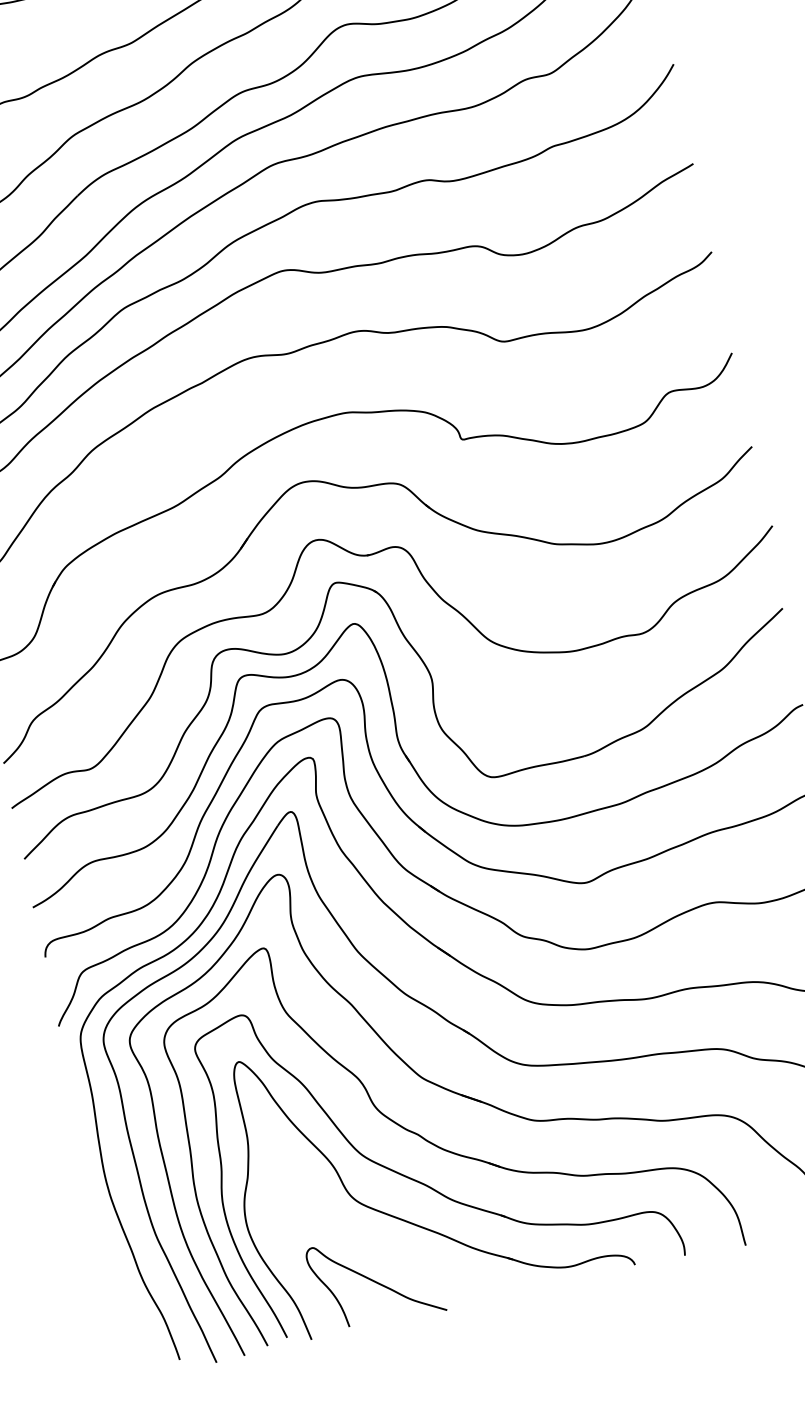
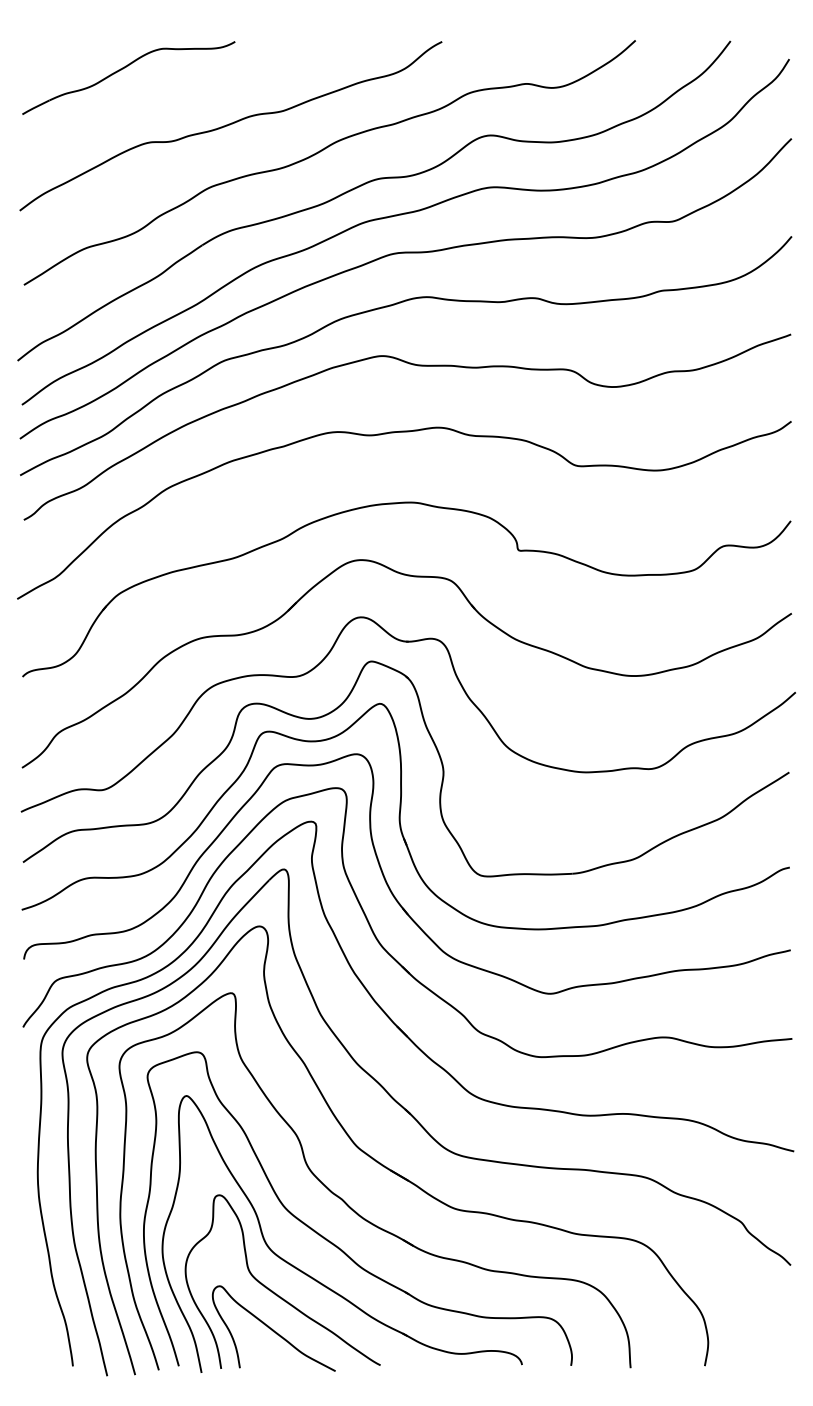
curve: (369, 1242) -> (275, 1292), added

